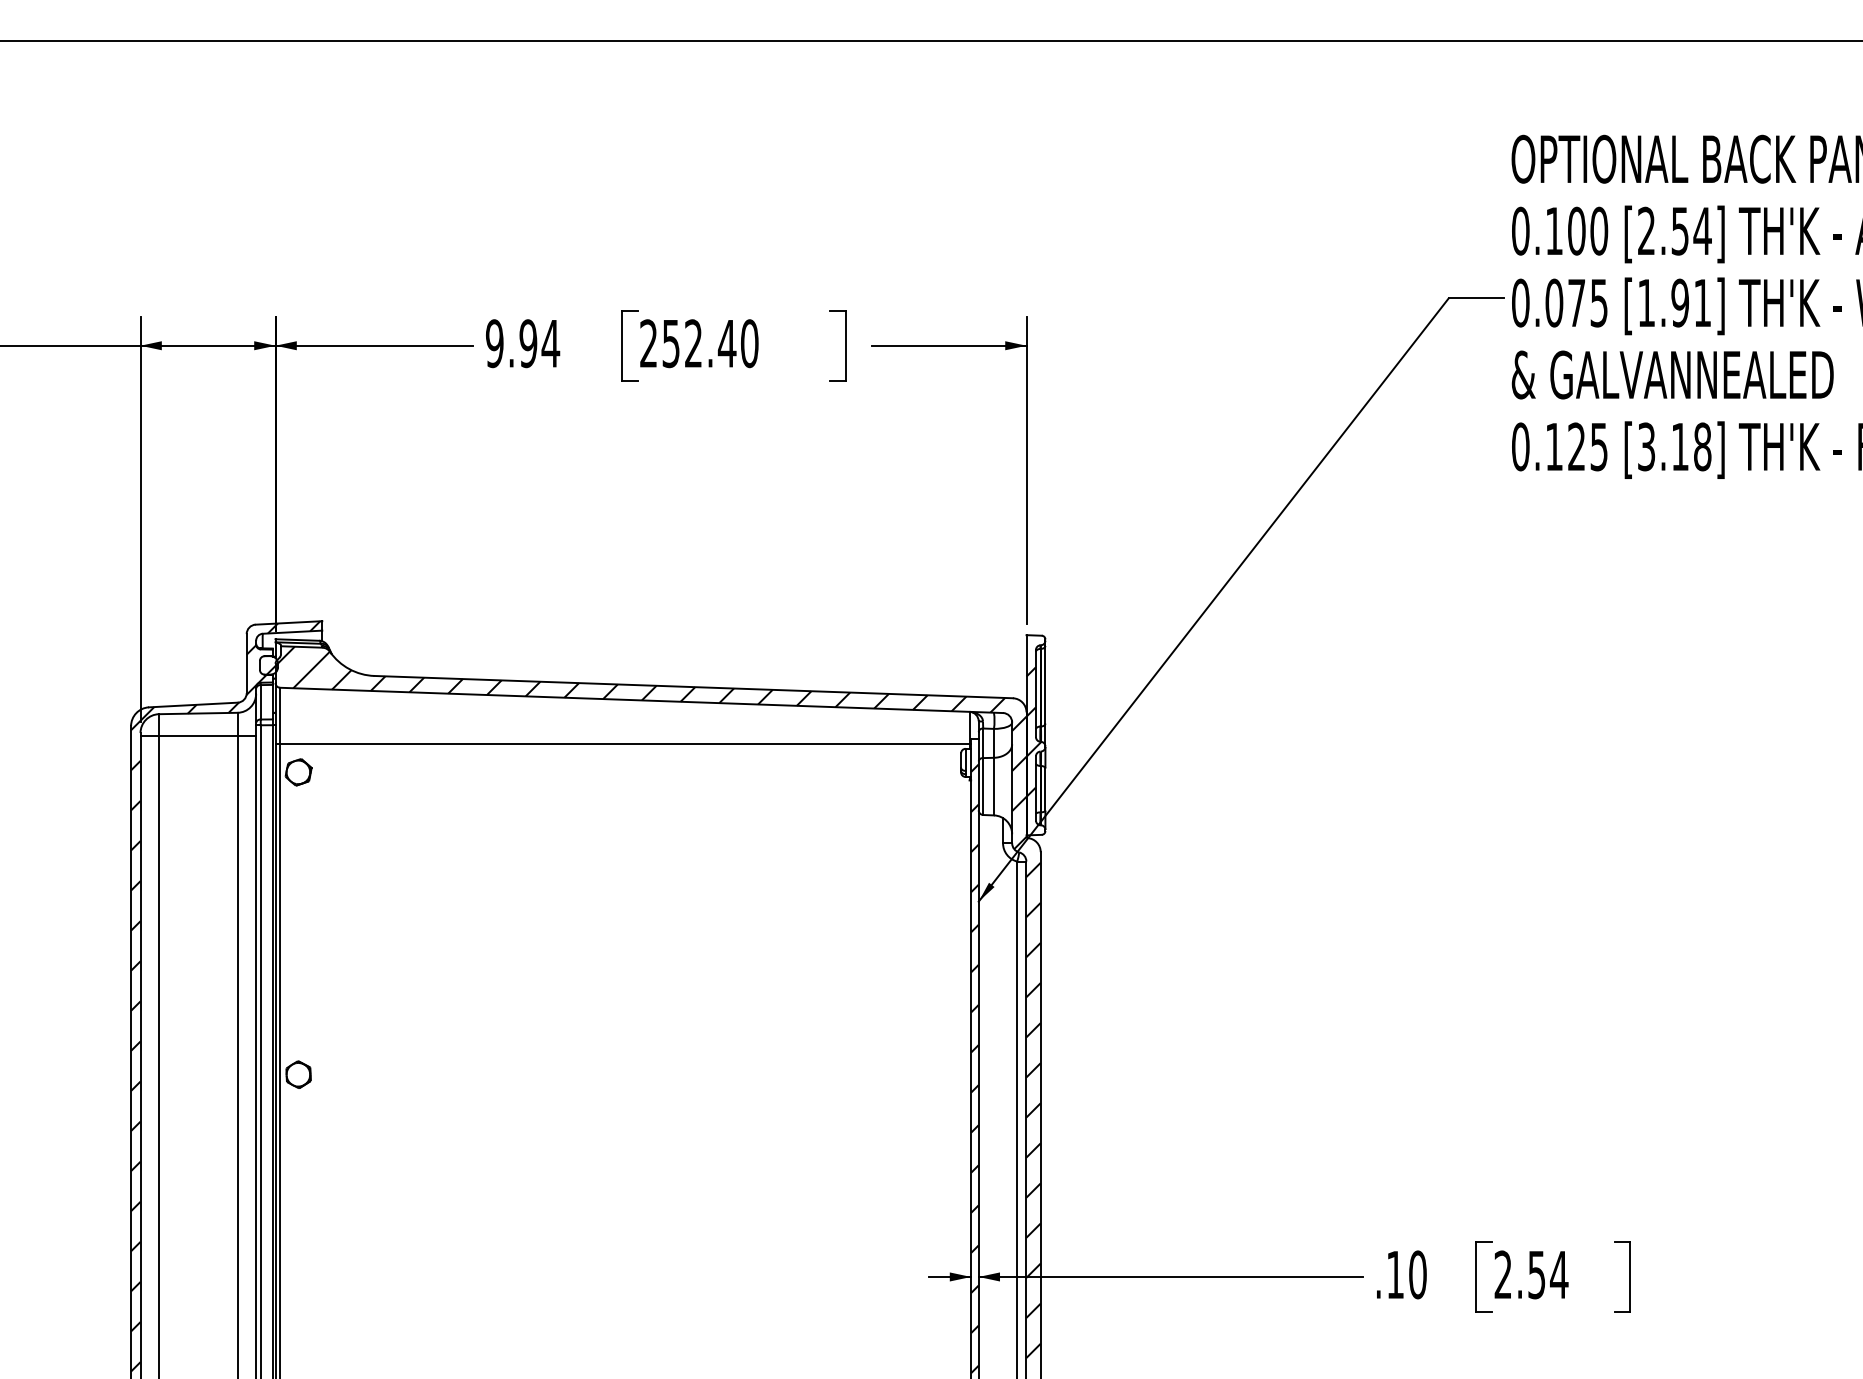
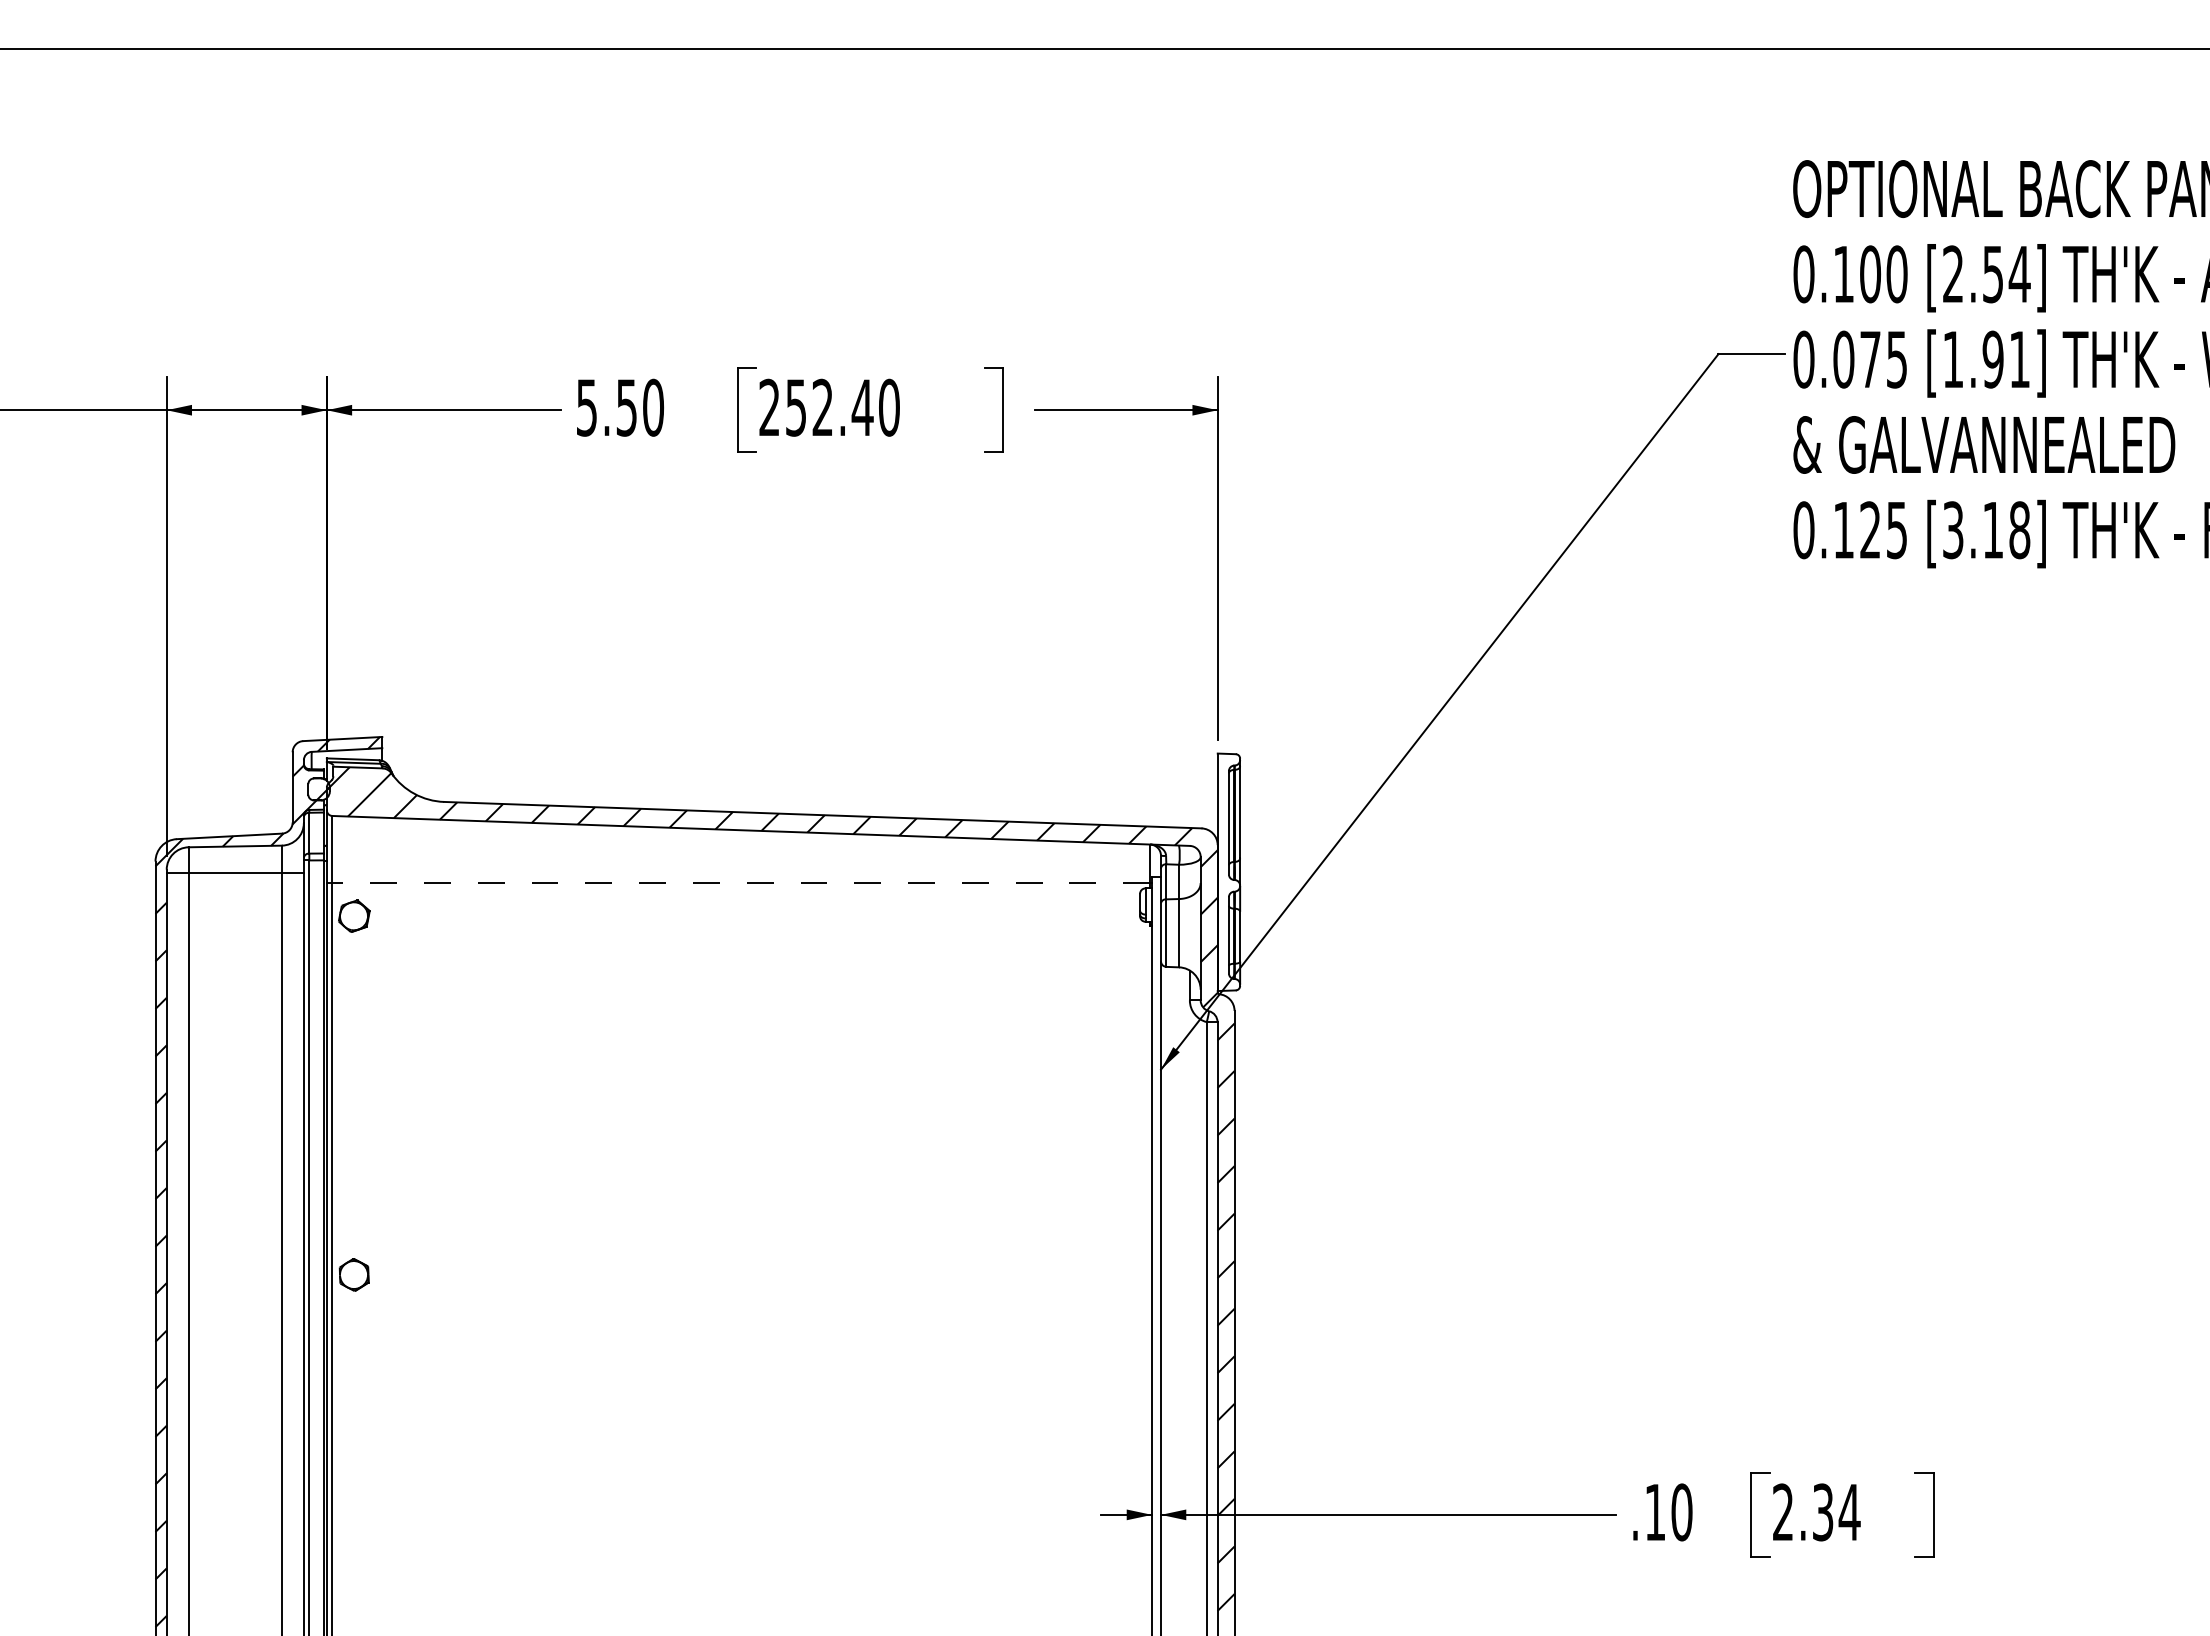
text: (523, 343) -> (620, 407), 9.94 -> 5.50
hatch: (1033, 732) -> (1226, 868), removed
line: (625, 744) -> (741, 883), solid -> dashed
hatch: (974, 1068) -> (1156, 1267), removed
text: (1537, 1274) -> (1823, 1511), 2.54 -> 2.34

